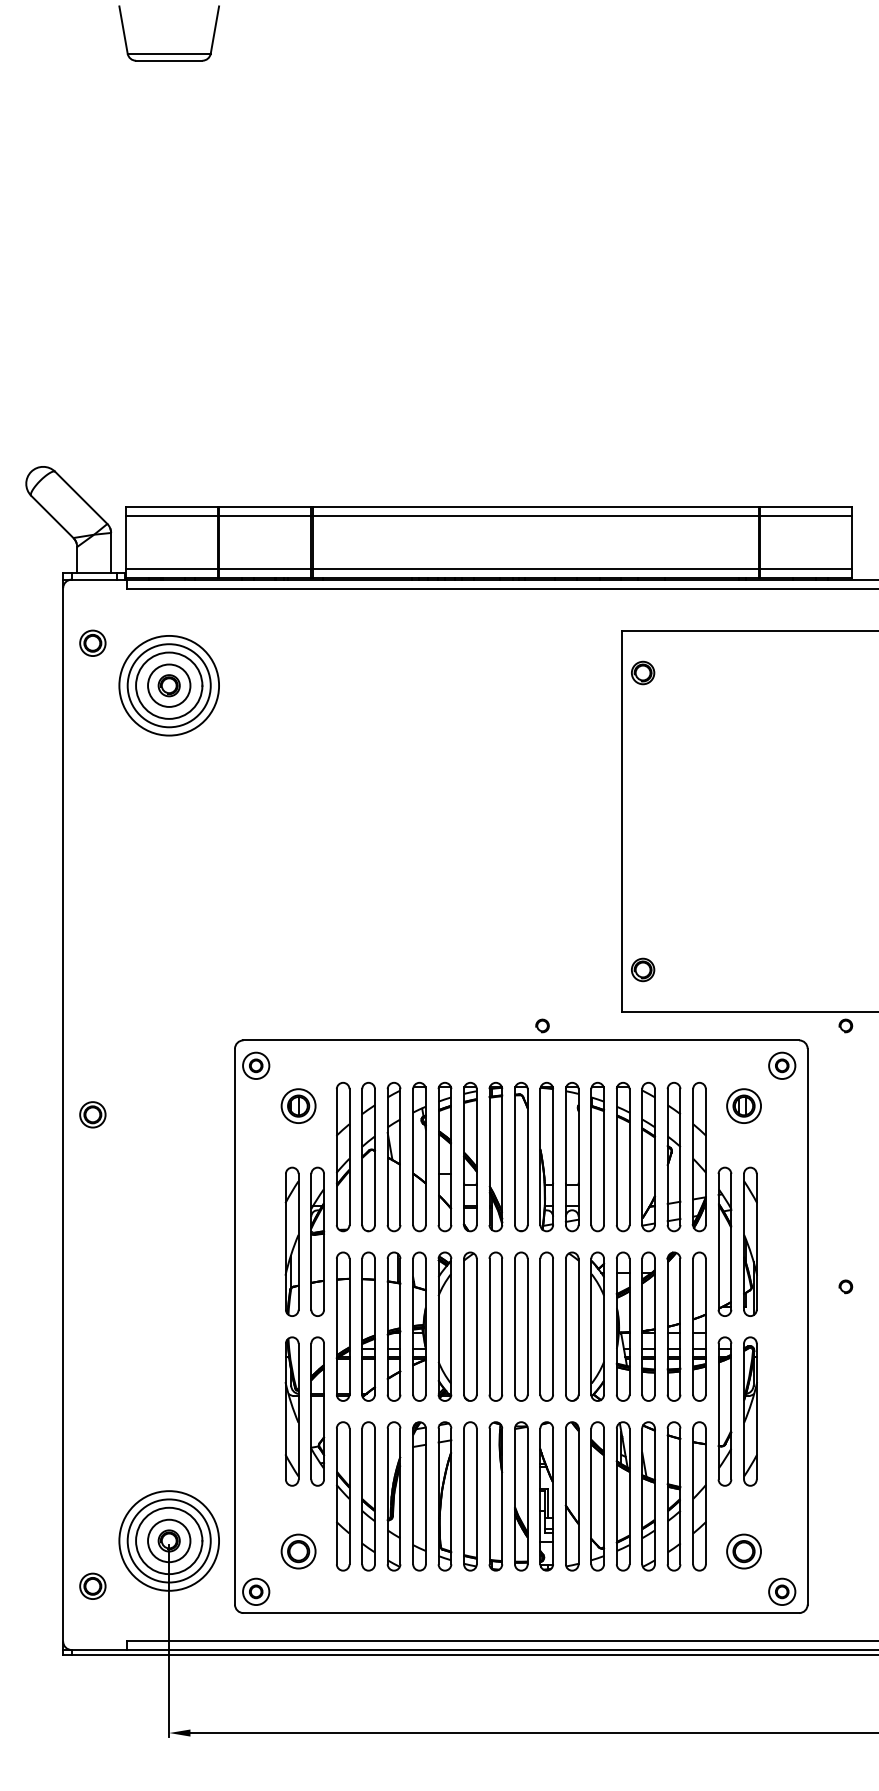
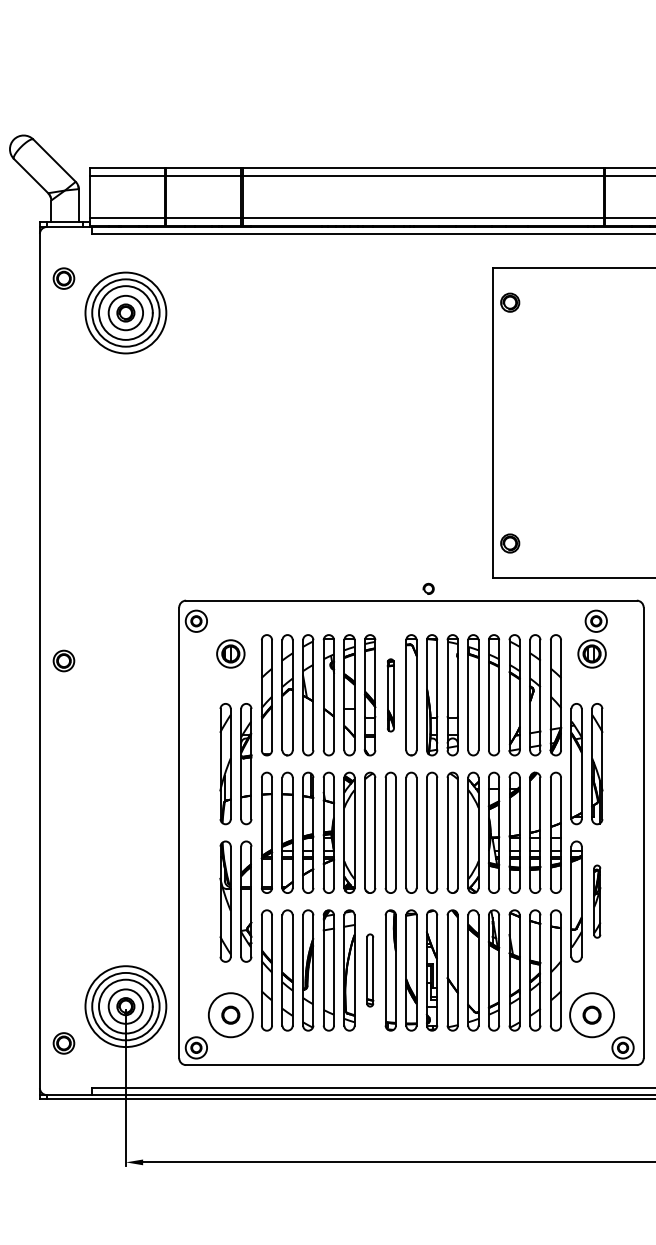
part: (782, 1065) -> (596, 621), moved
part: (495, 1157) -> (390, 695), size x0.6
part: (750, 1411) -> (597, 901), size x0.6
part: (470, 1496) -> (370, 970), size x0.6
circle: (298, 1551) -> (230, 1015), size x1.6
circle: (744, 1551) -> (592, 1015), size x1.6

